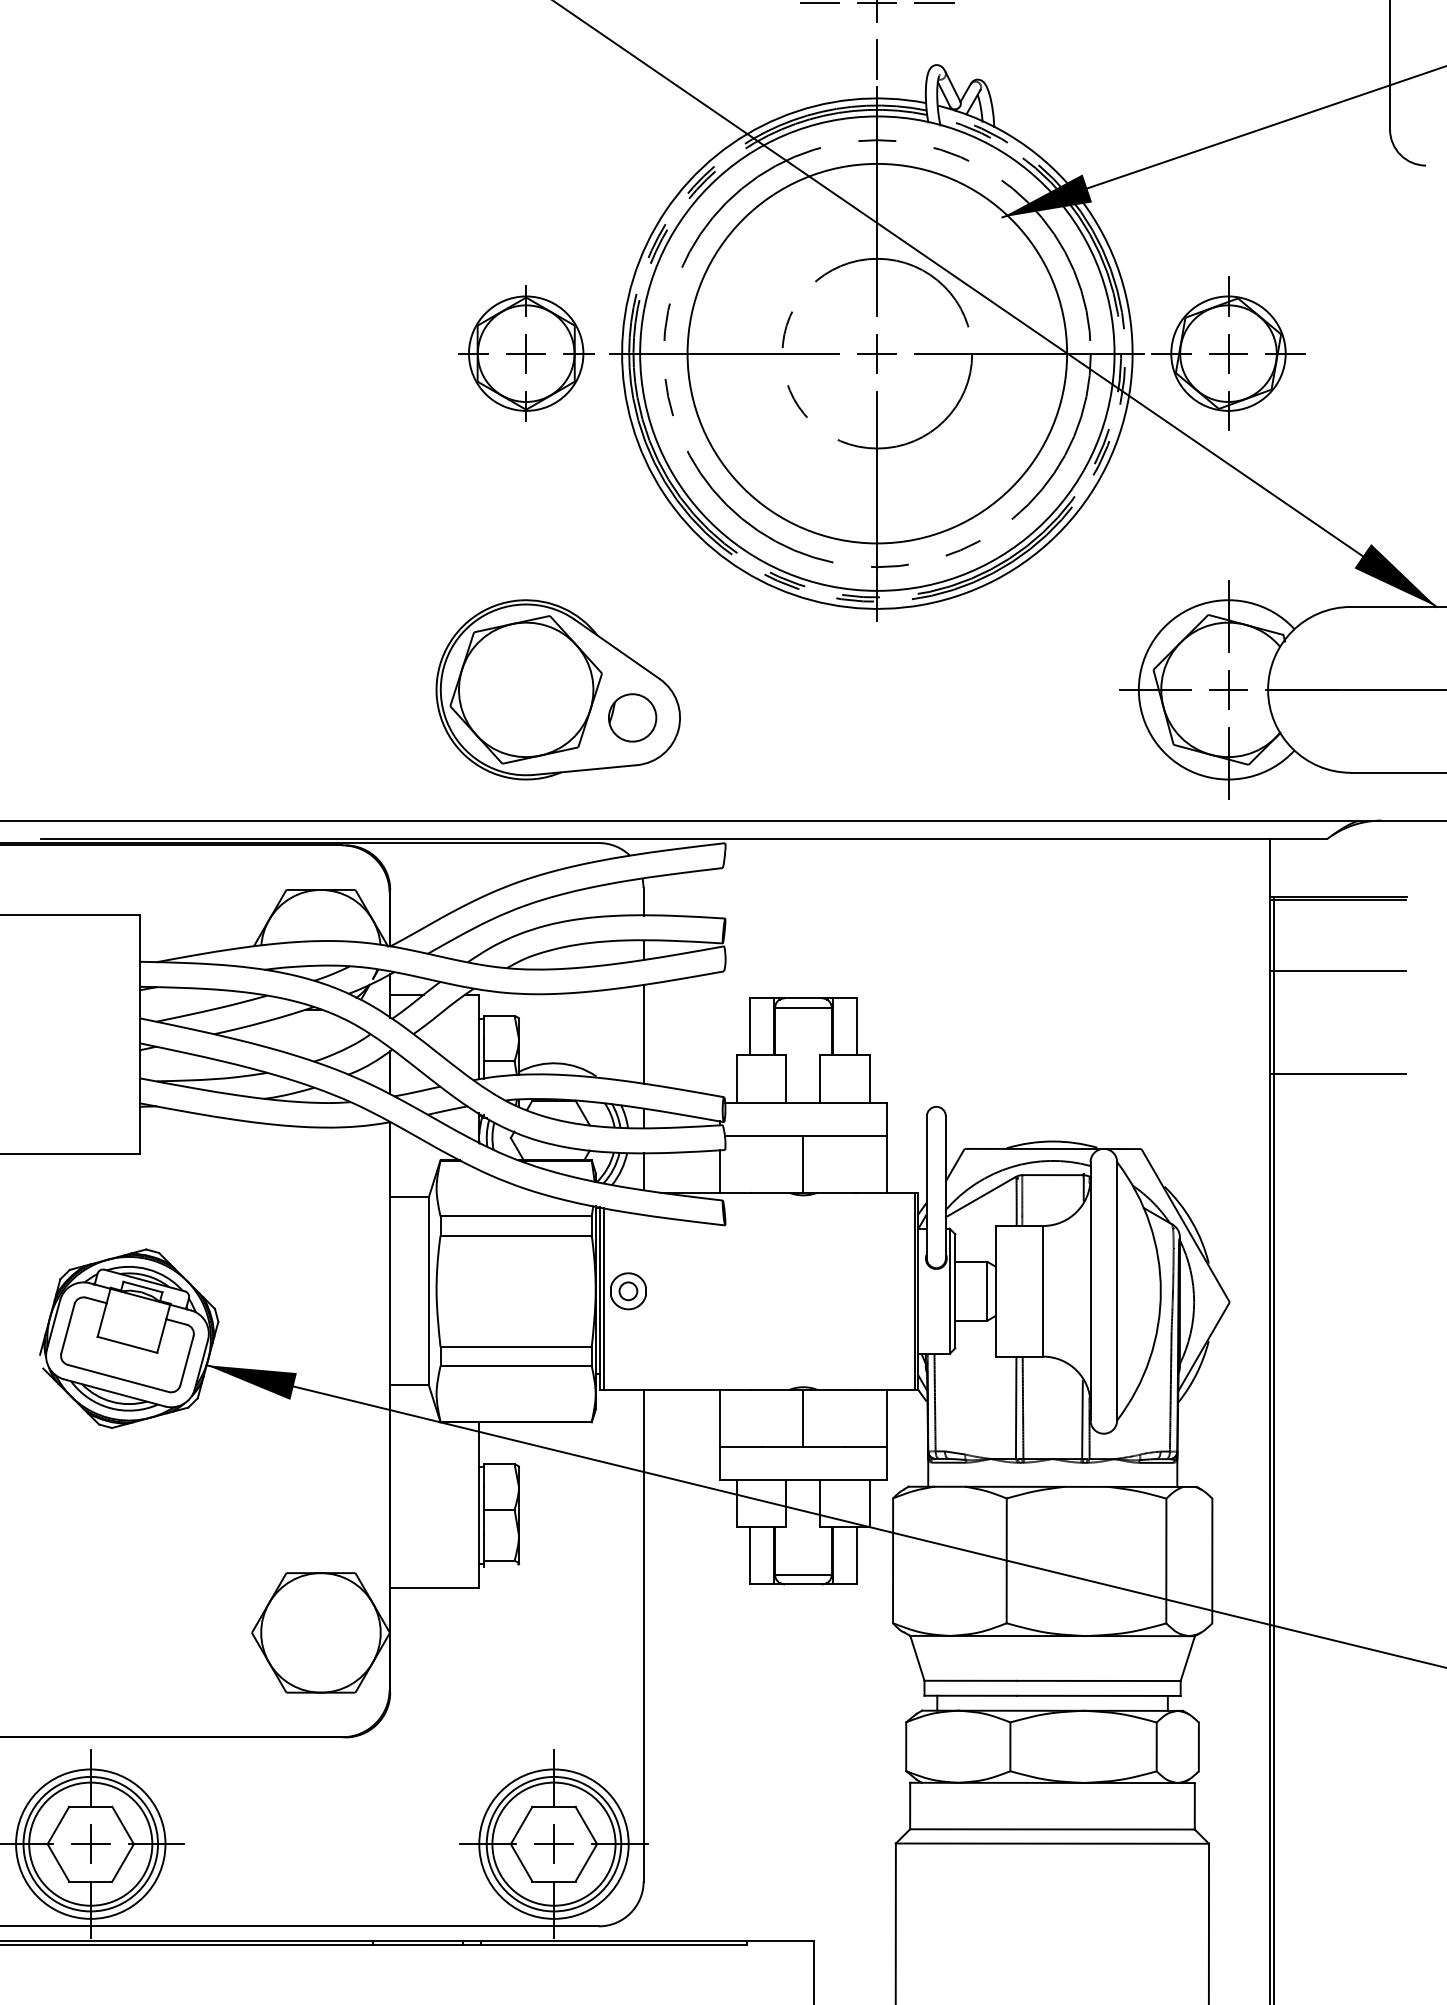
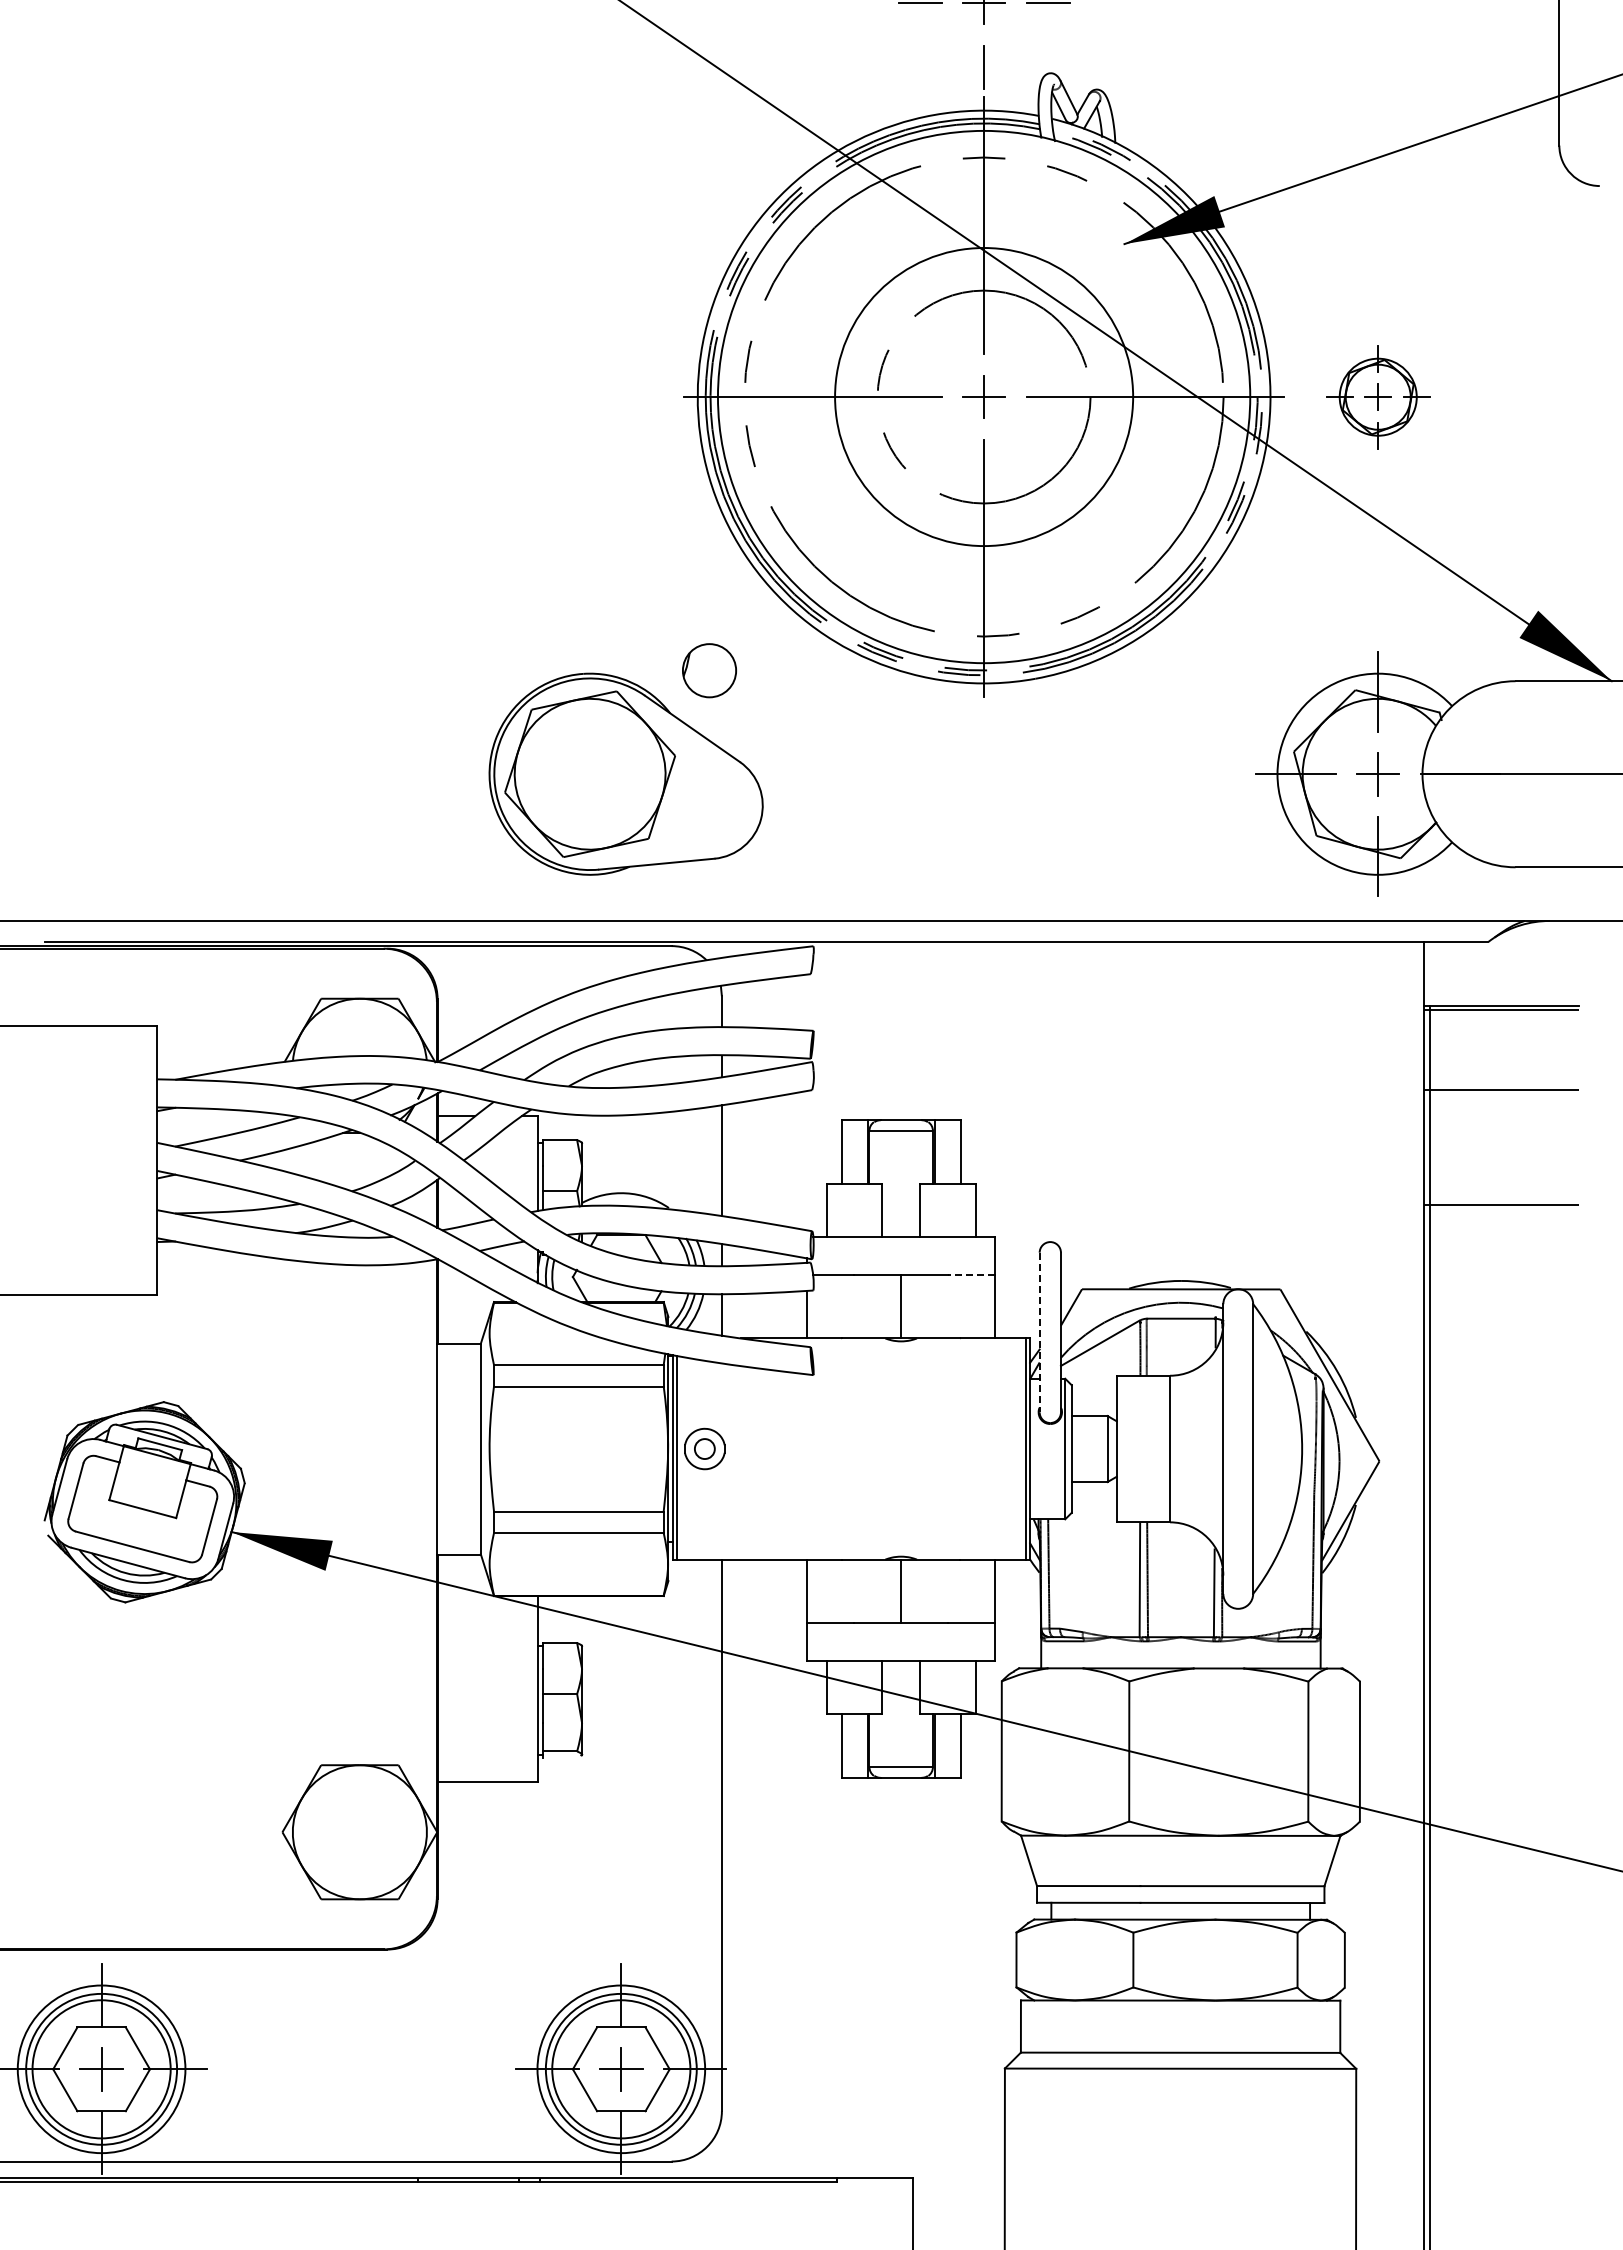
circle: (877, 353) -> (984, 396), size x0.7
part: (526, 354) -> (590, 397), removed
part: (1228, 354) -> (1378, 397), size x0.6
part: (632, 717) -> (709, 670), moved
line: (865, 1135) -> (970, 1274), solid -> dashed
line: (926, 1187) -> (1039, 1332), solid -> dashed

